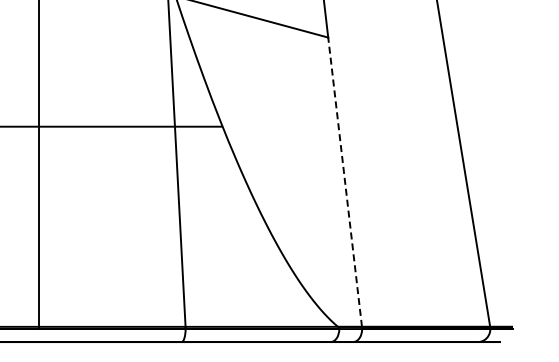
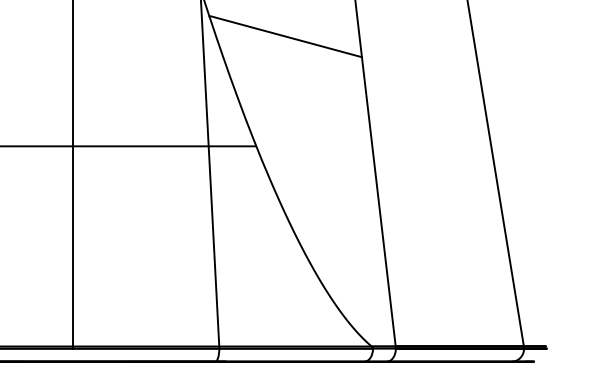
line: (344, 181) -> (378, 201), dashed -> solid

